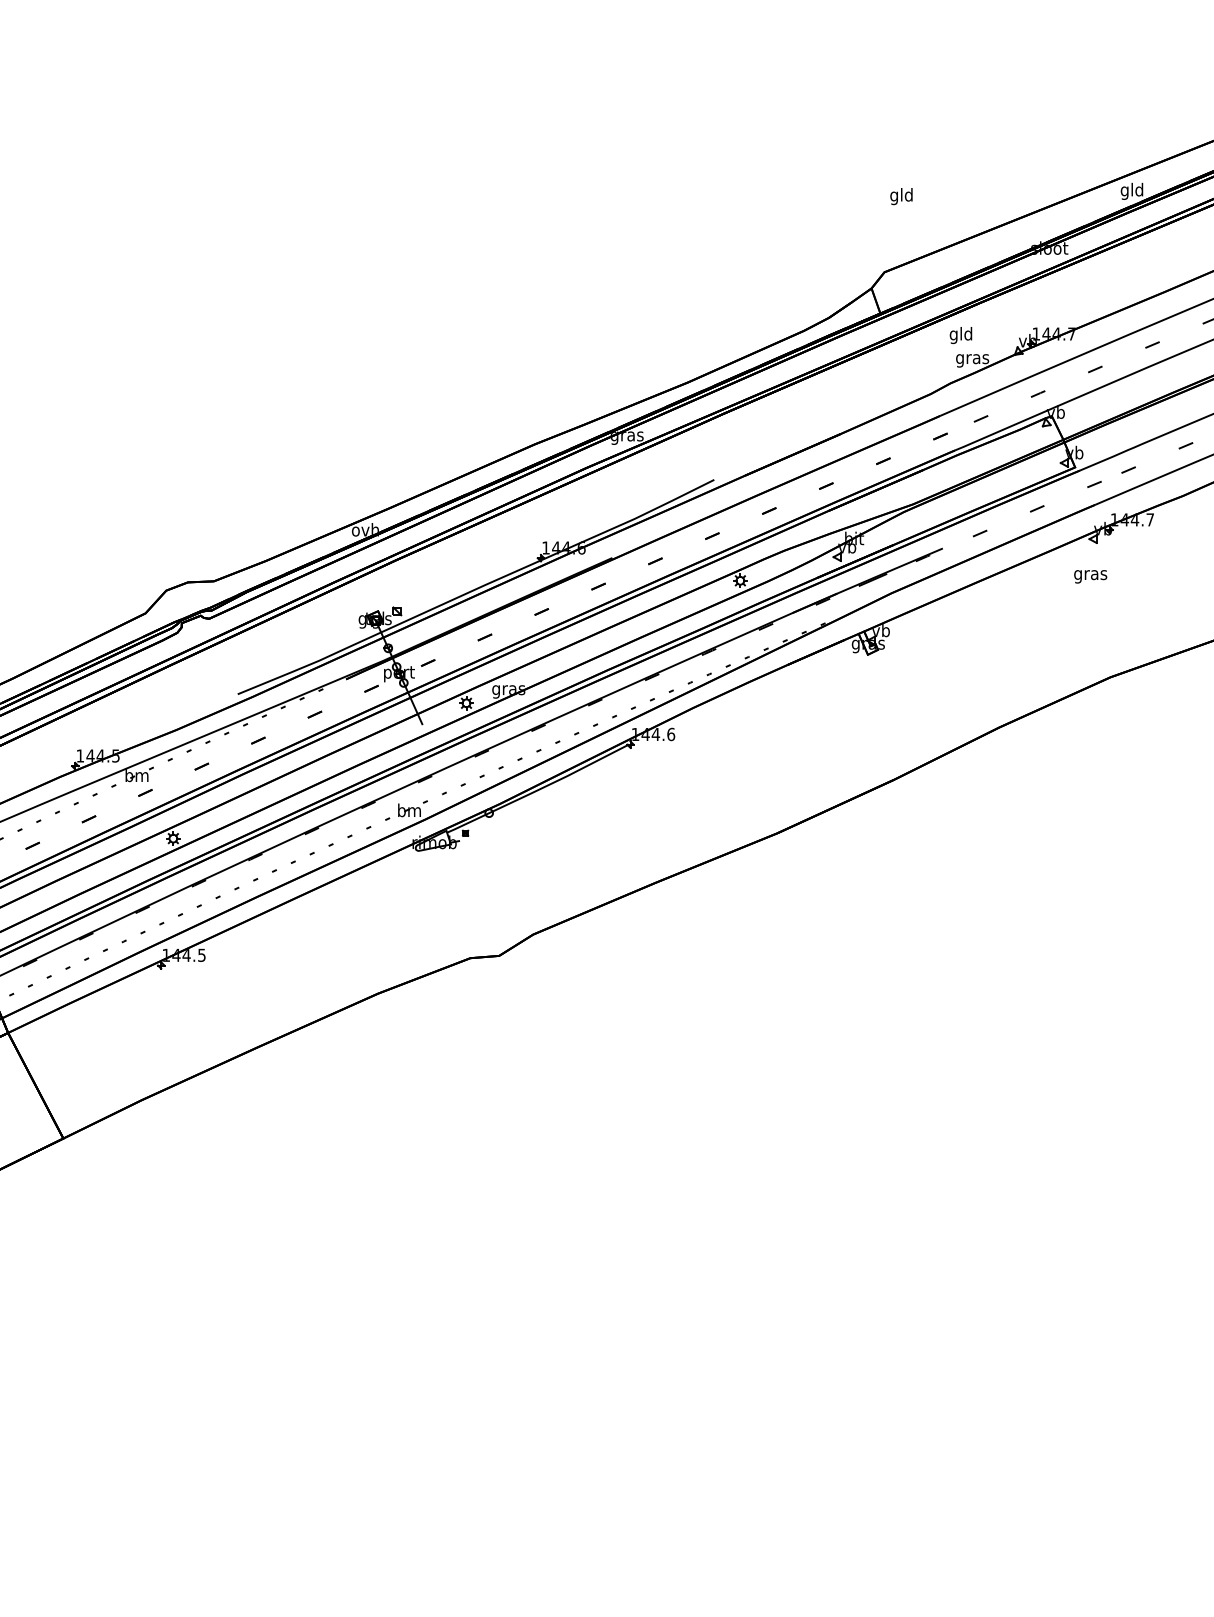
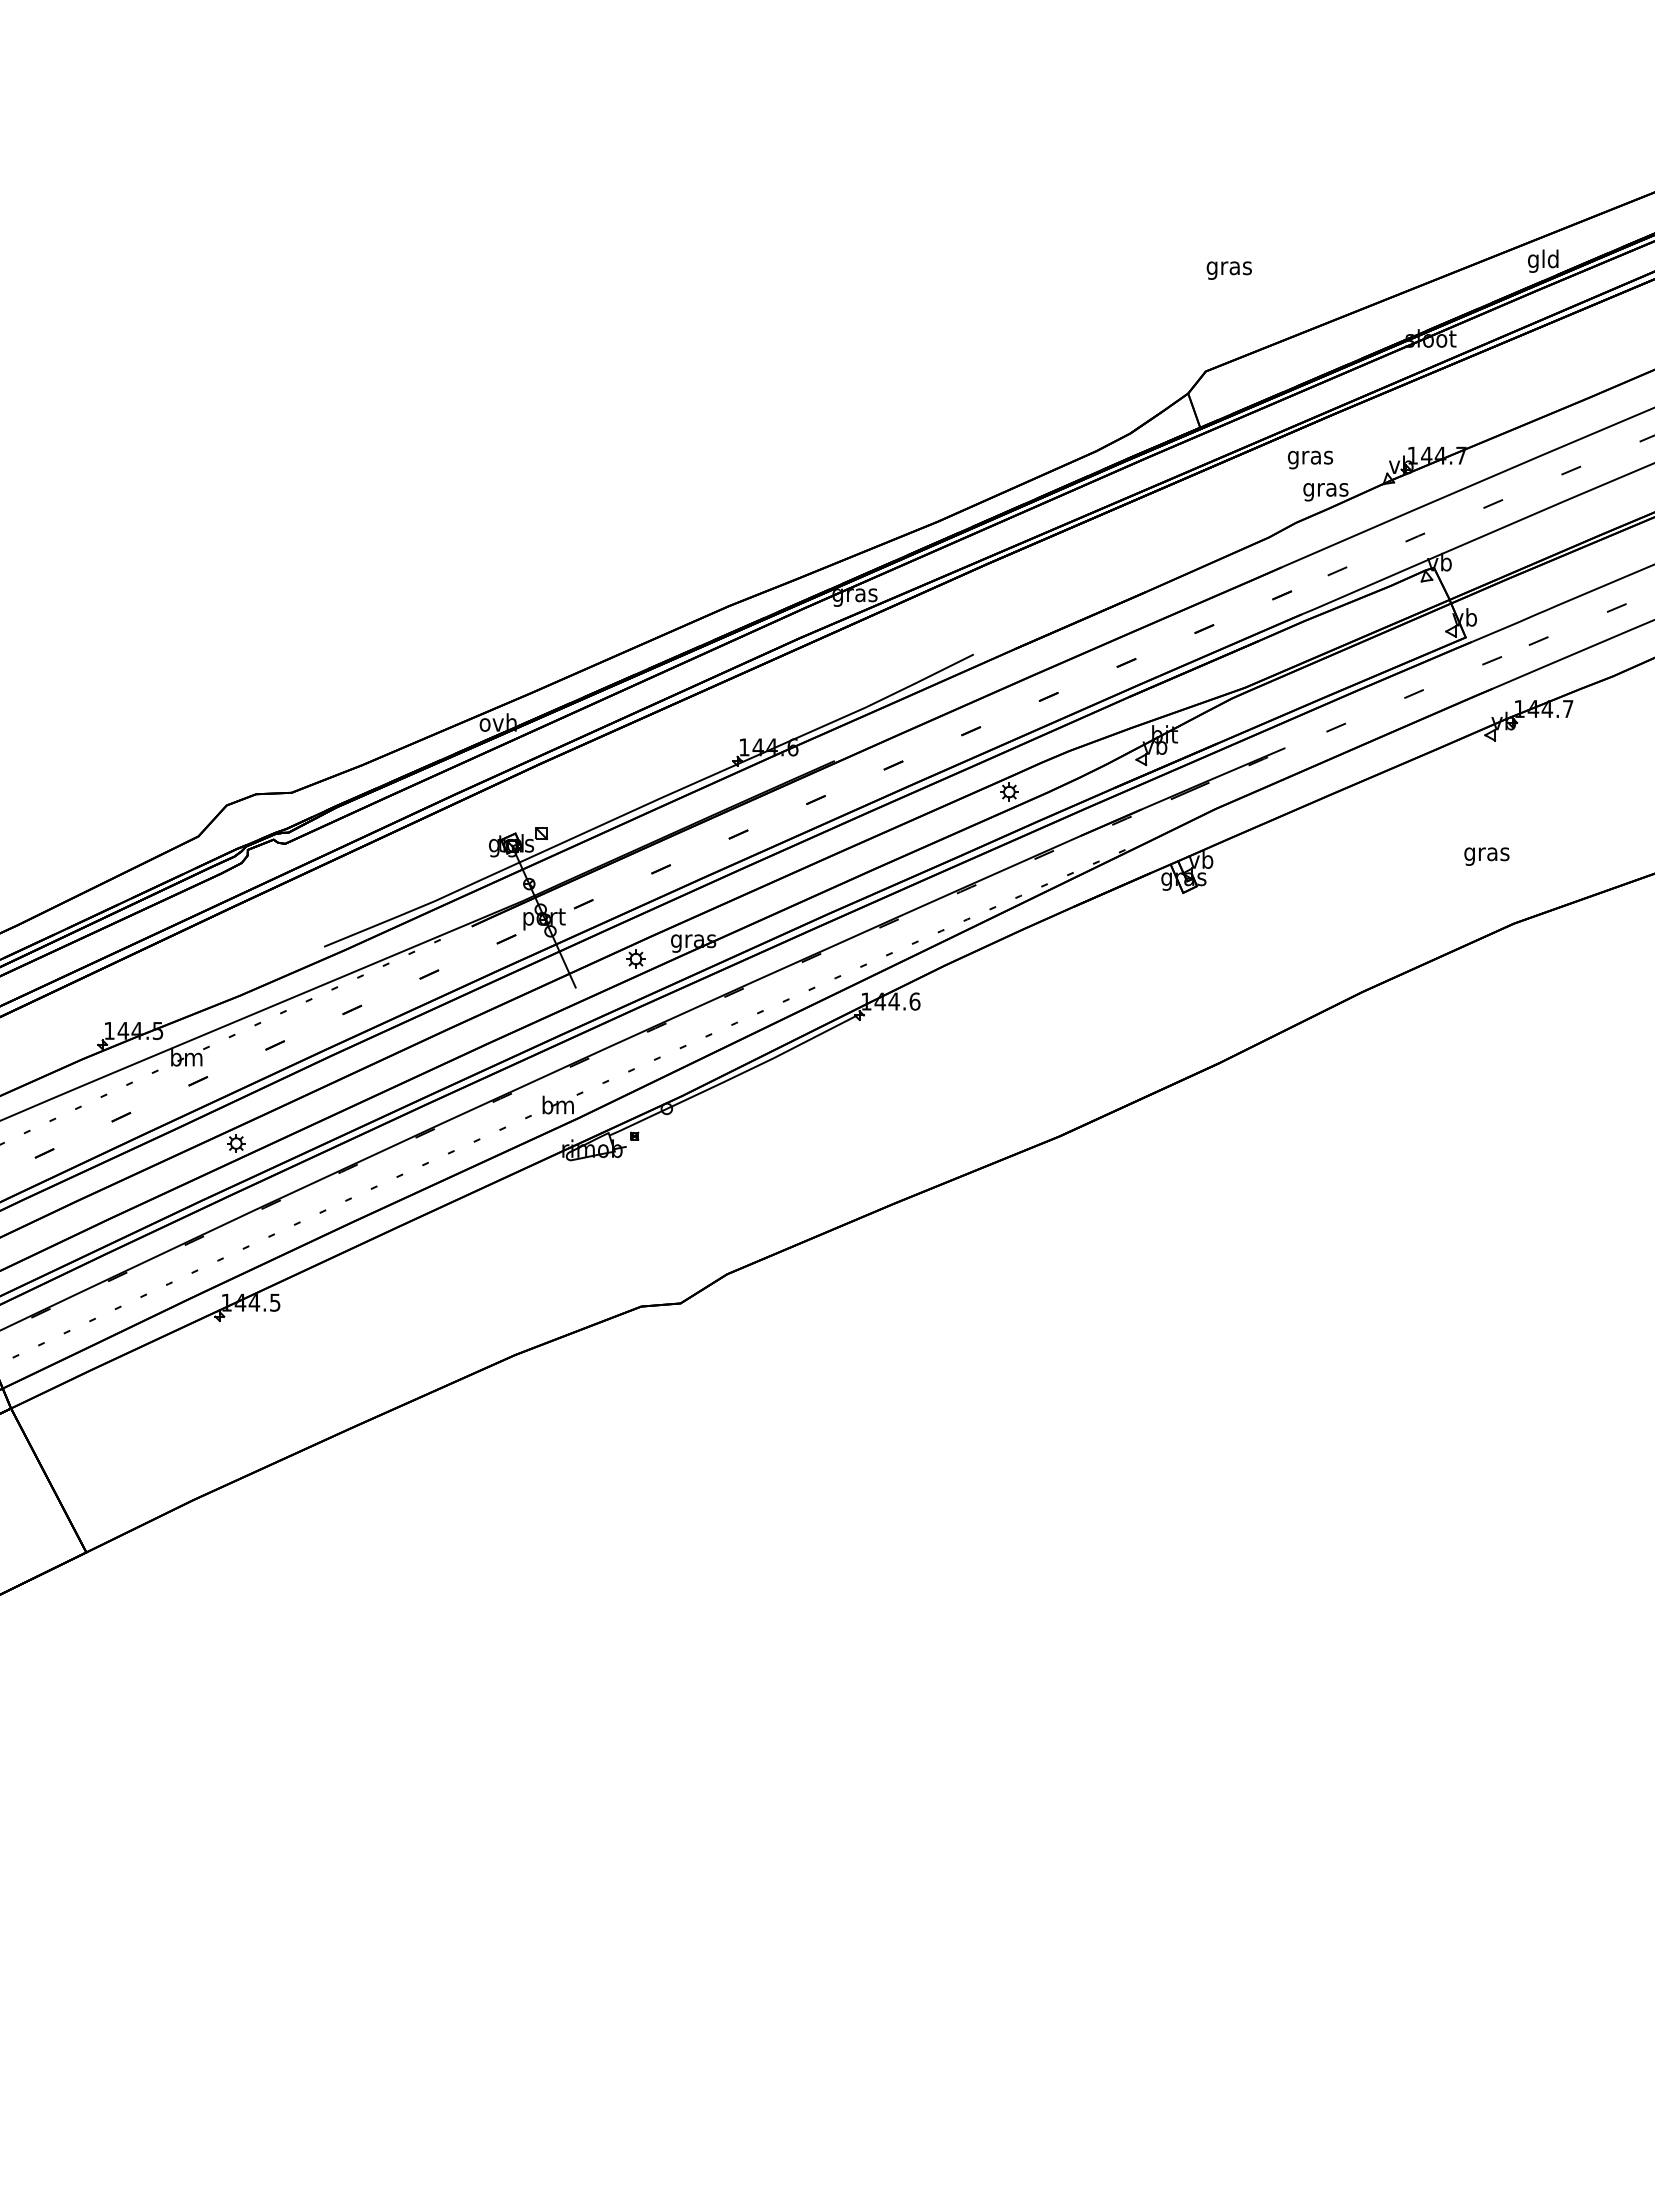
text: (901, 196) -> (1228, 267), gld -> gras
text: (961, 335) -> (1310, 457), gld -> gras
text: (1090, 576) -> (1486, 856), moved

